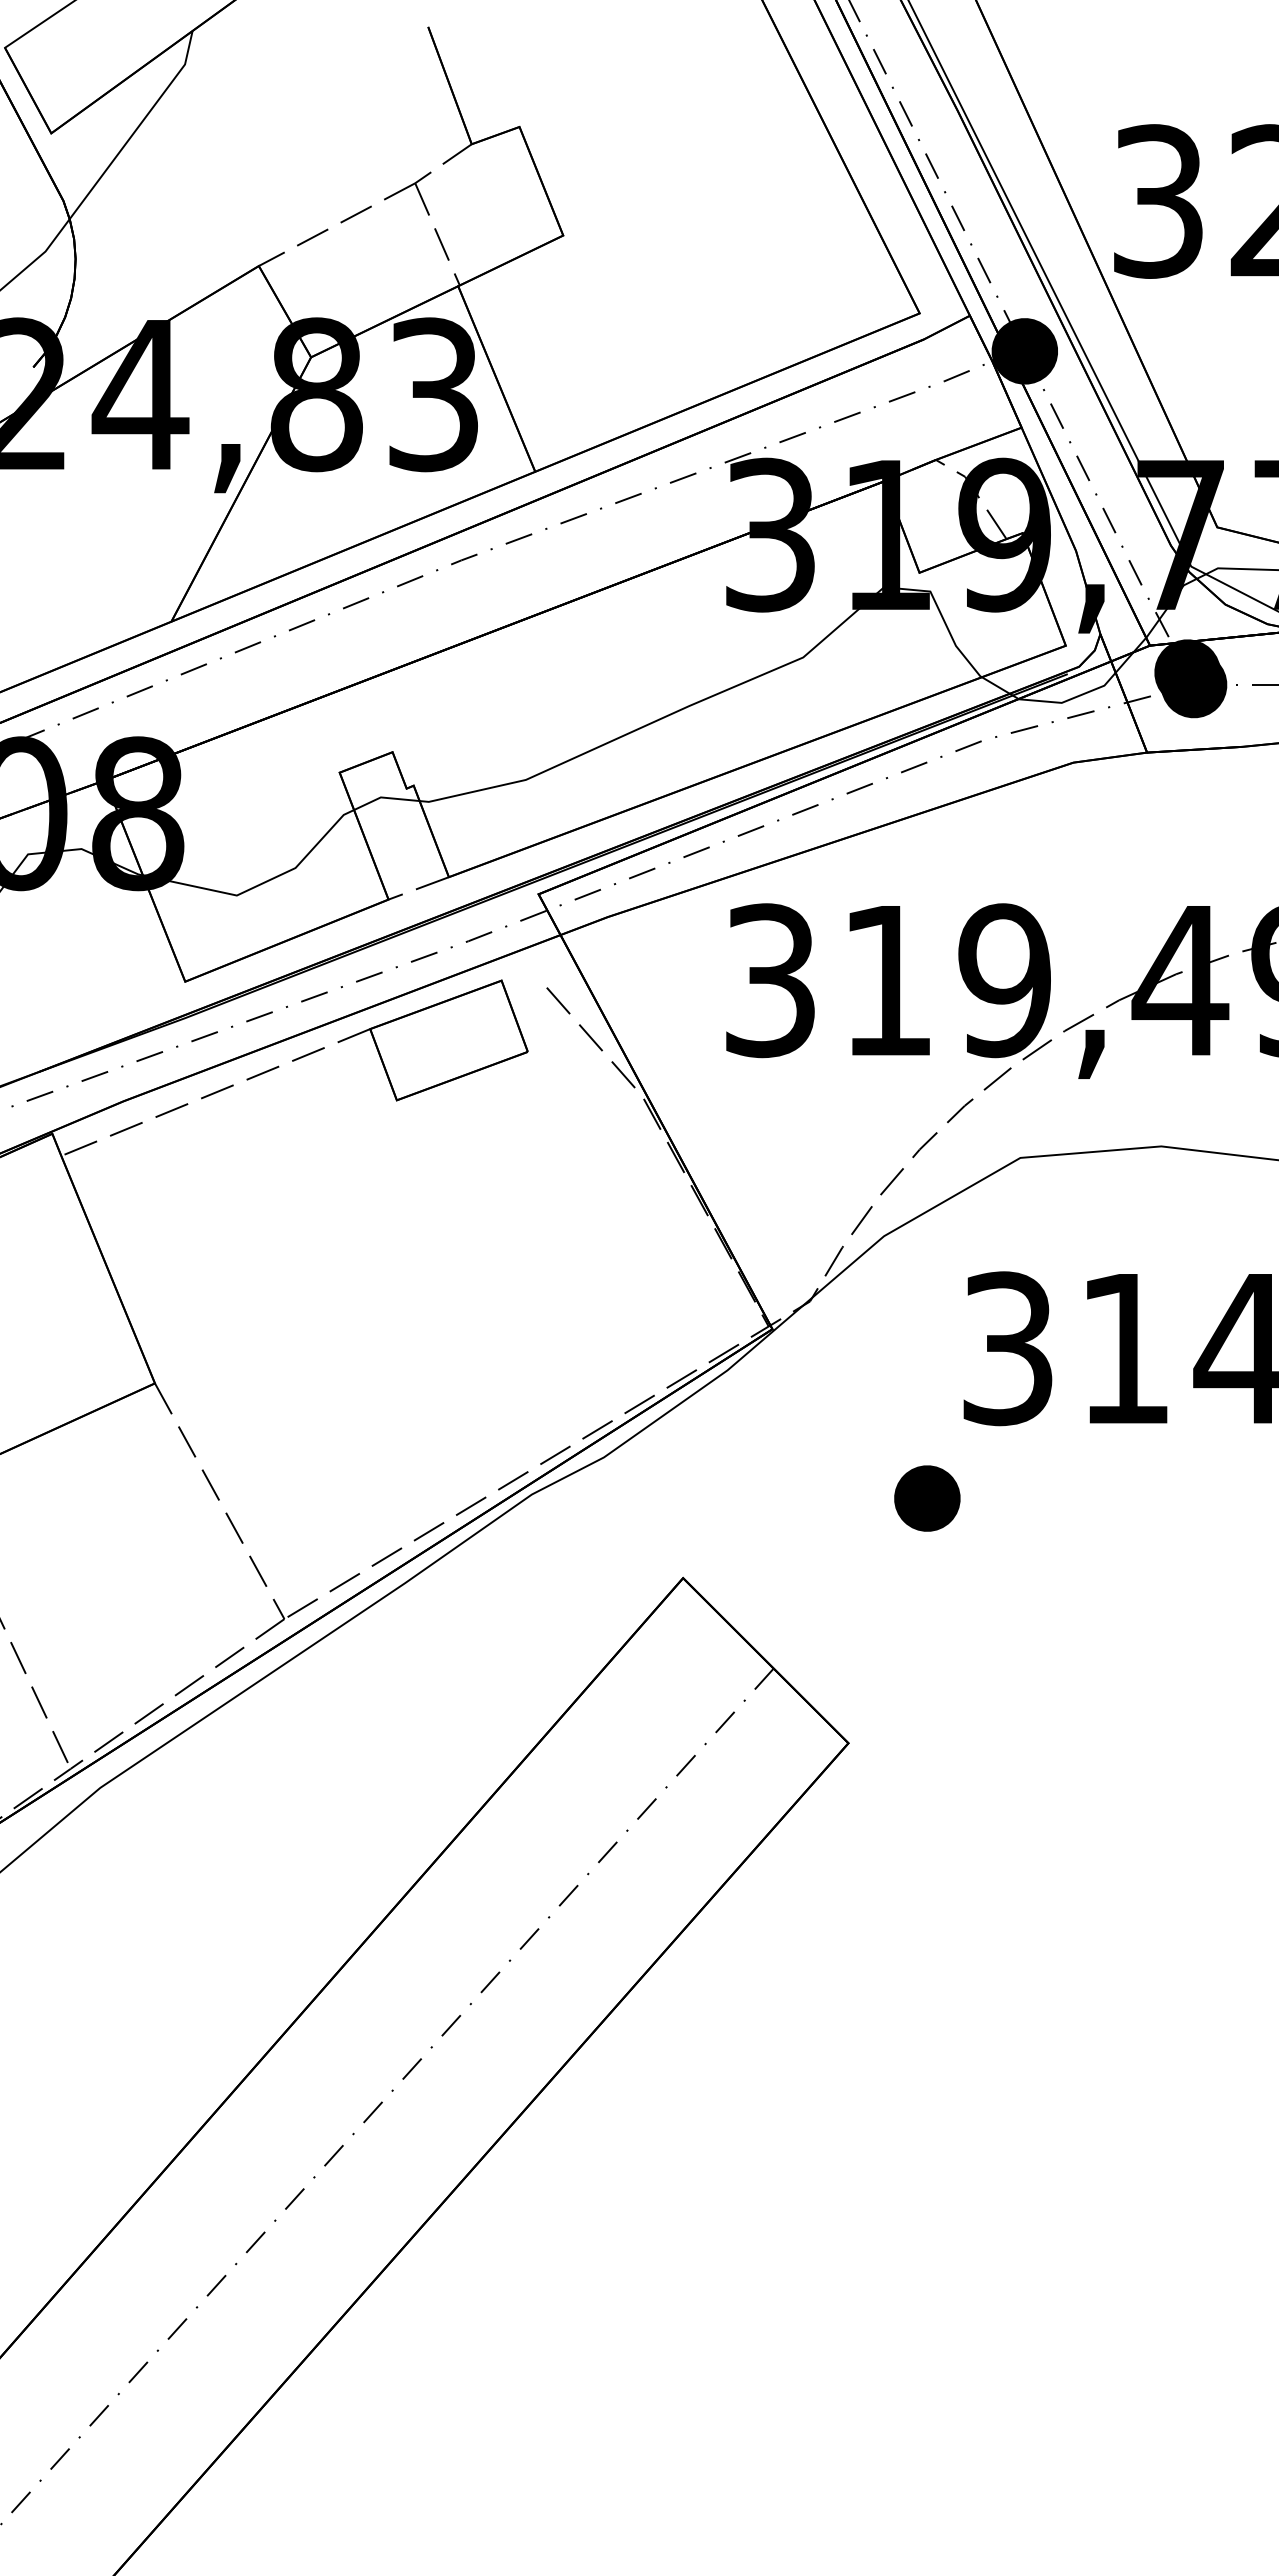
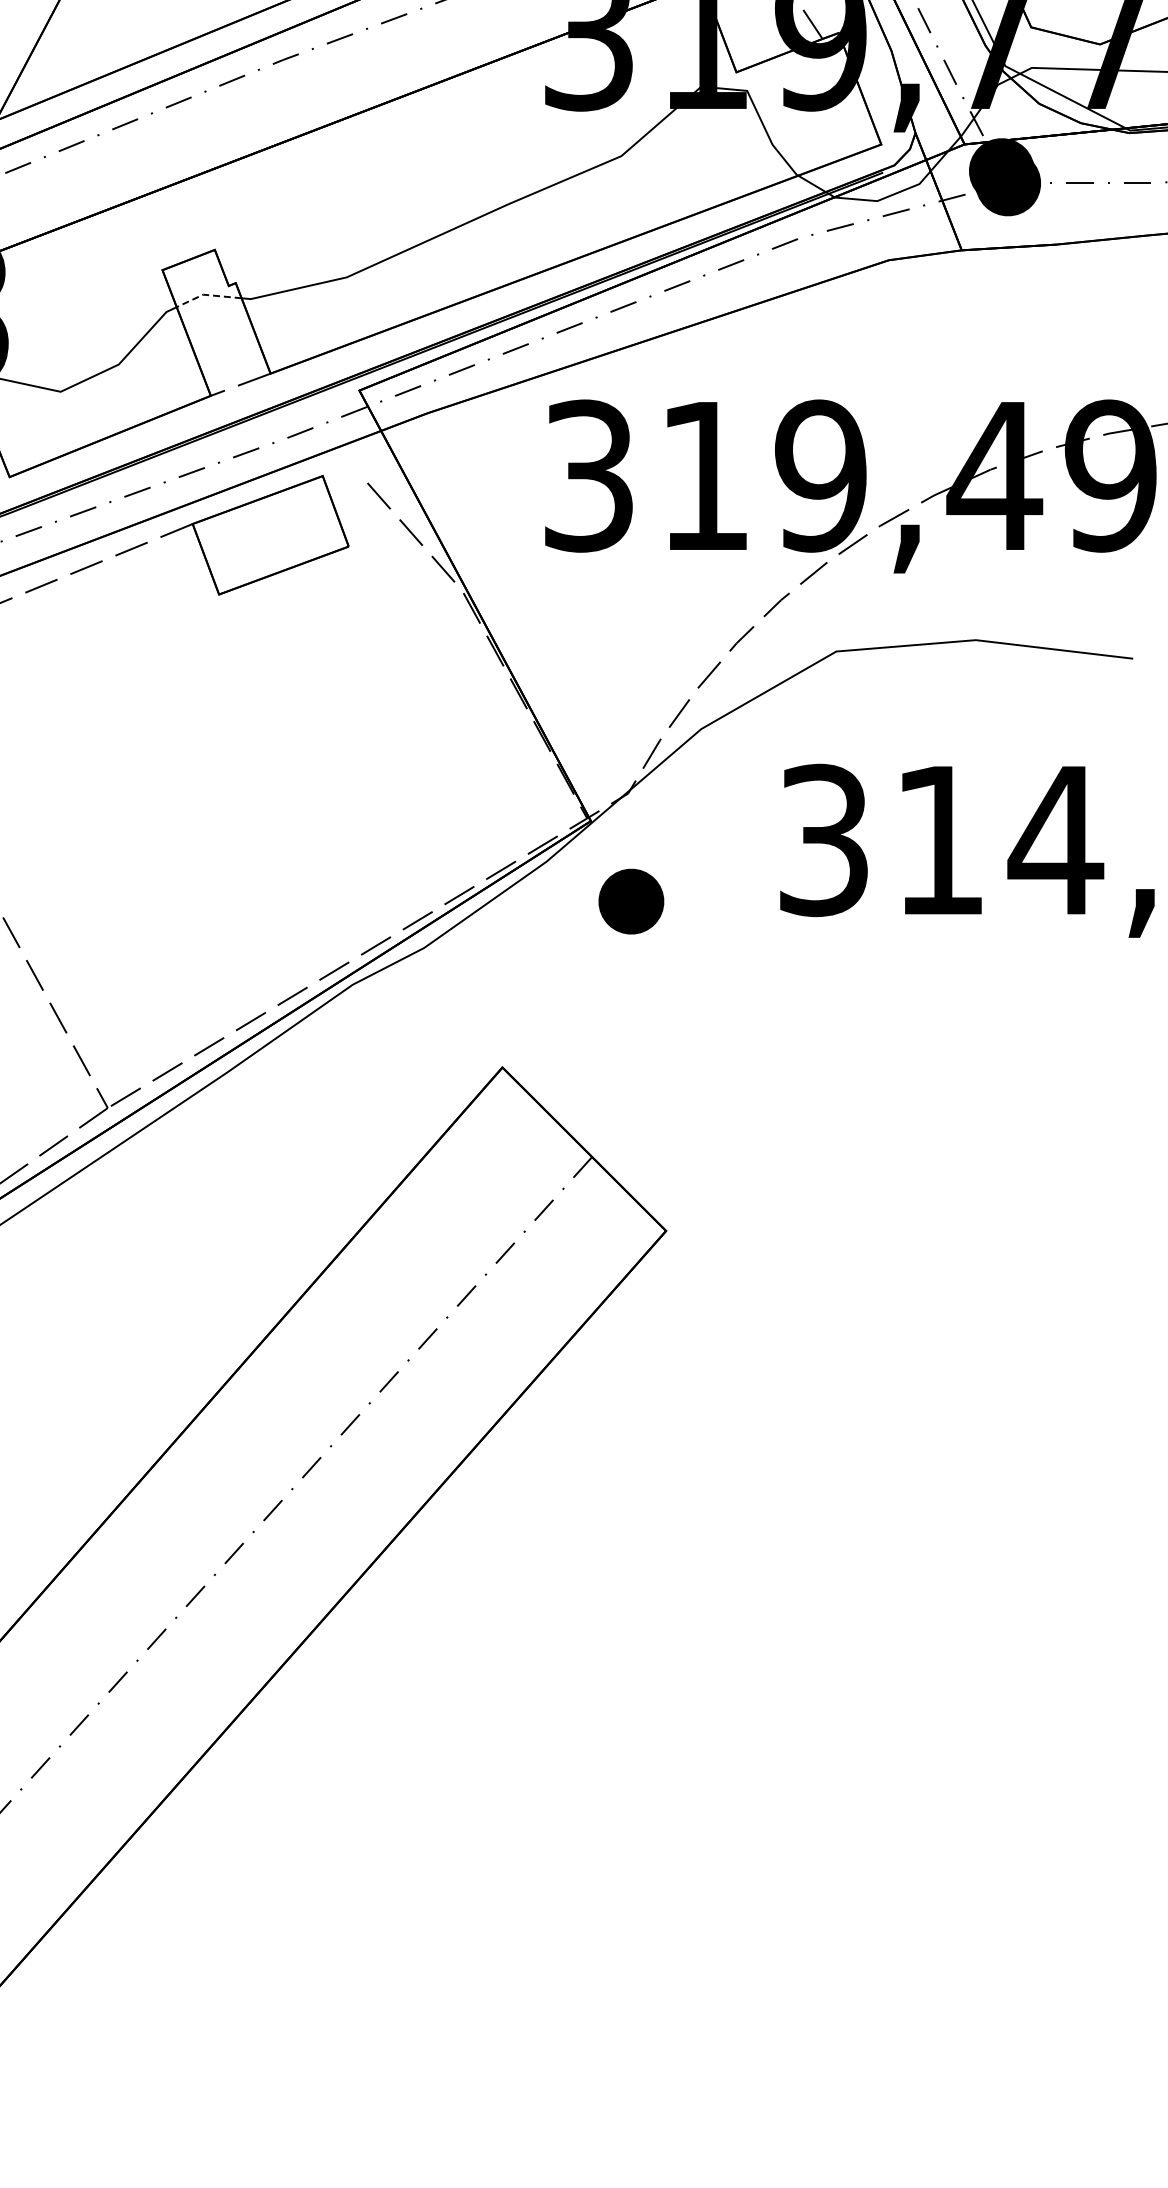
line: (384, 797) -> (206, 294), solid -> dashed
part: (927, 1498) -> (631, 901), moved

